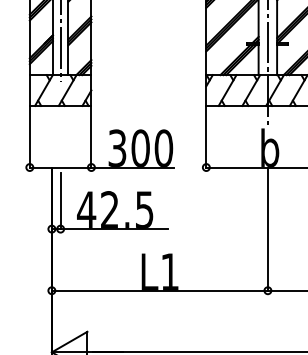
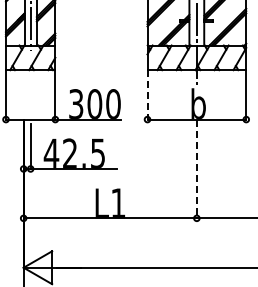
line: (206, 137) -> (147, 95), solid -> dashed
line: (267, 229) -> (196, 169), solid -> dashed

